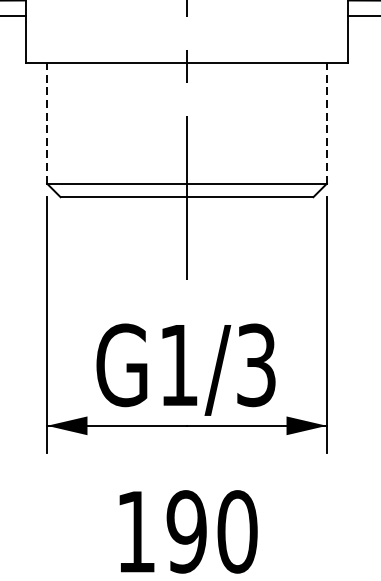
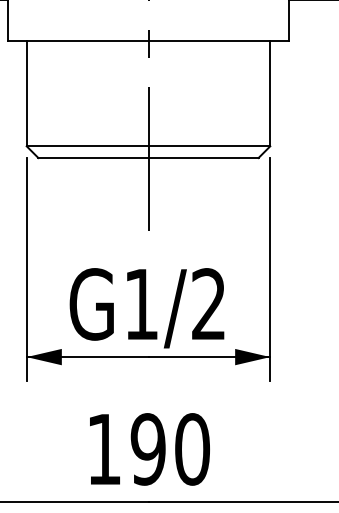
line: (46, 123) -> (26, 93), dashed -> solid
line: (327, 123) -> (270, 93), dashed -> solid
text: (255, 365) -> (208, 304), G1/3 -> G1/2

